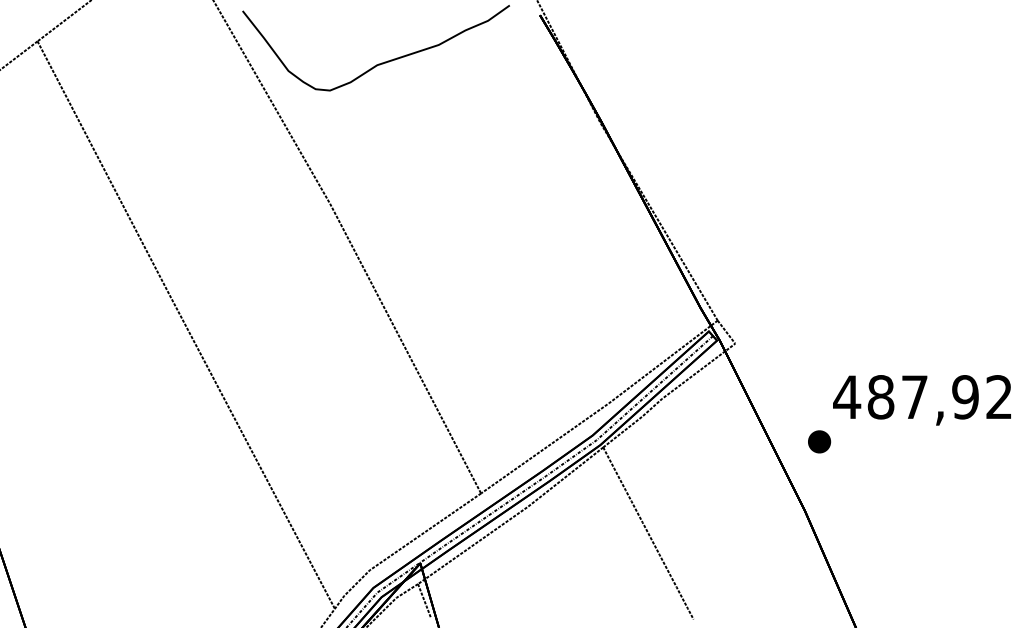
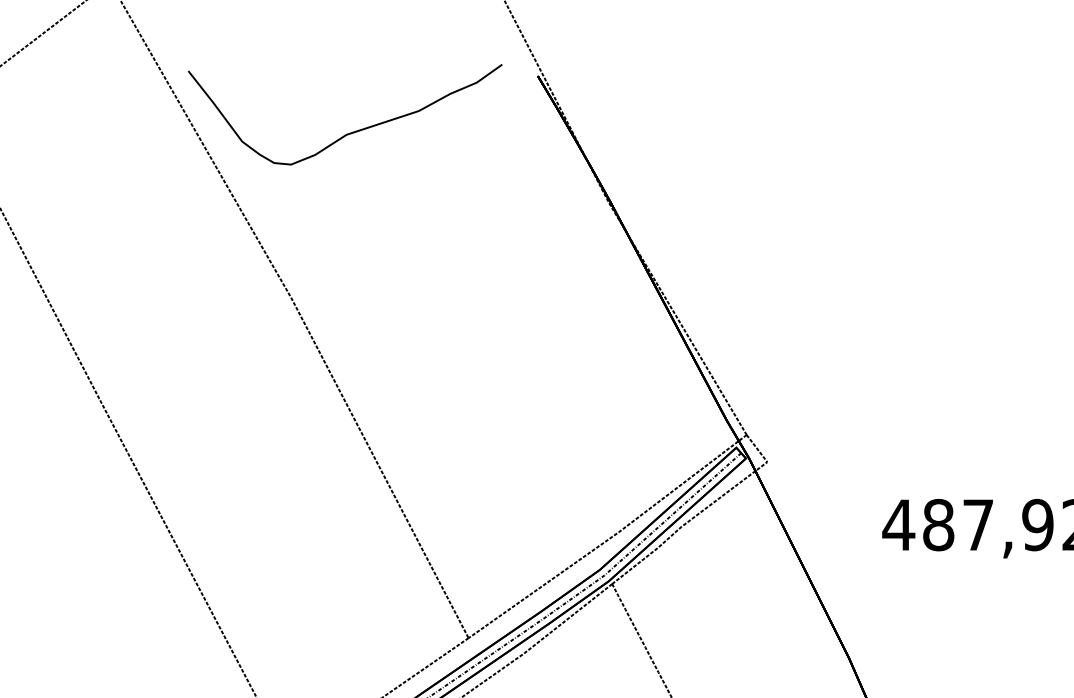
part: (819, 441) -> (866, 577), removed

